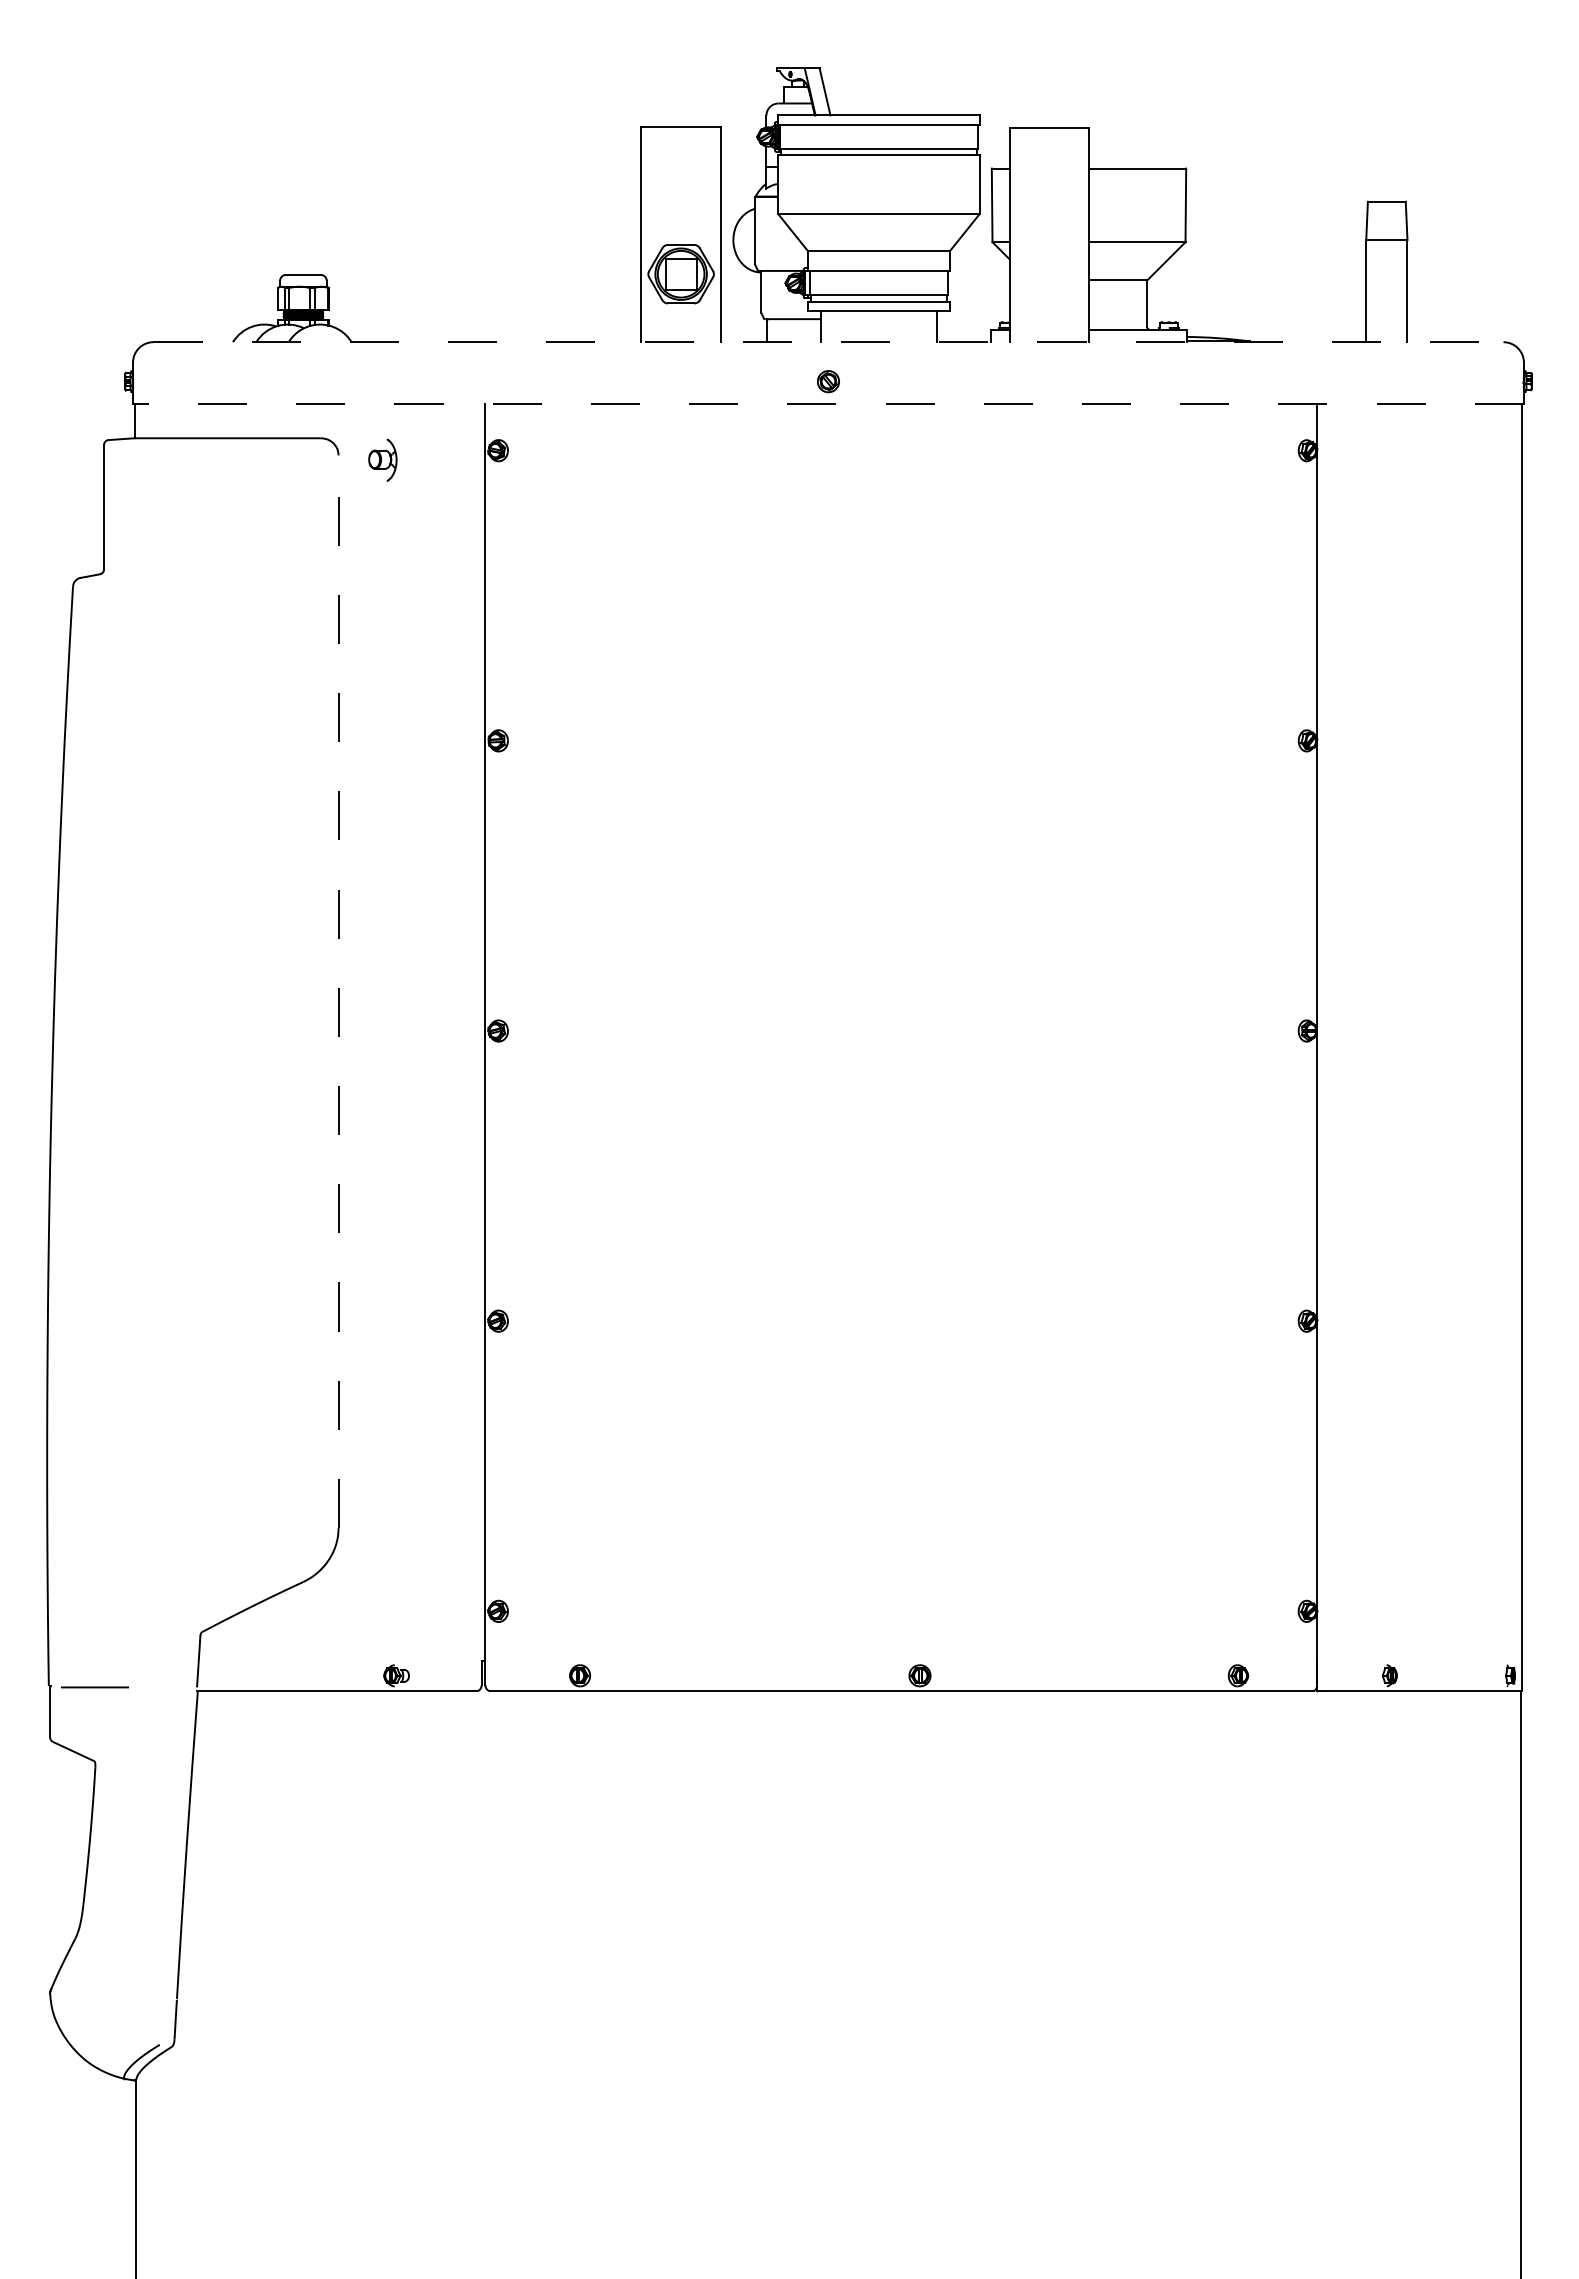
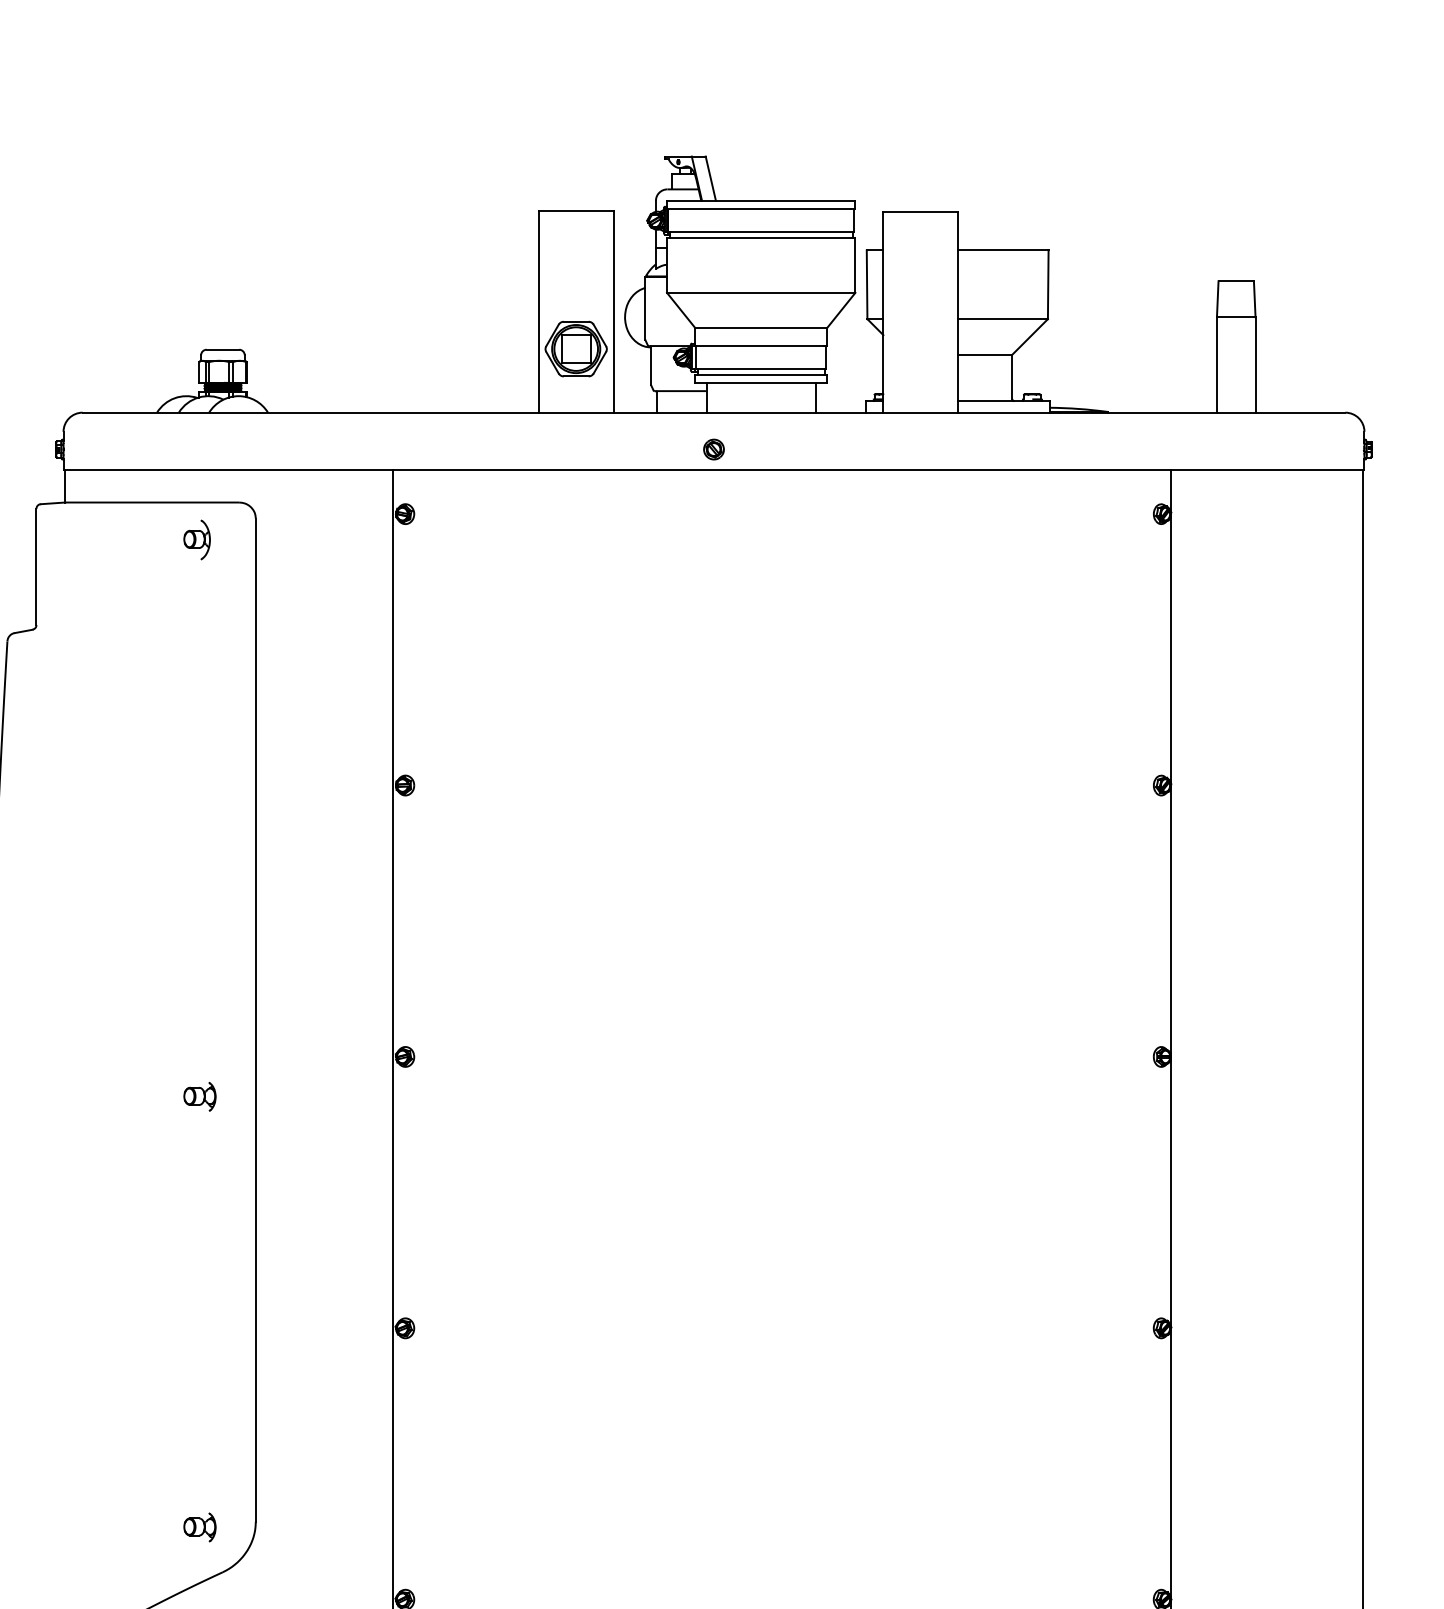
line: (828, 342) -> (714, 412), dashed -> solid
line: (827, 403) -> (713, 470), dashed -> solid
part: (382, 459) -> (196, 539), moved
line: (338, 991) -> (255, 1019), dashed -> solid
part: (278, 1073) -> (199, 1096), added
part: (278, 1533) -> (199, 1526), added

